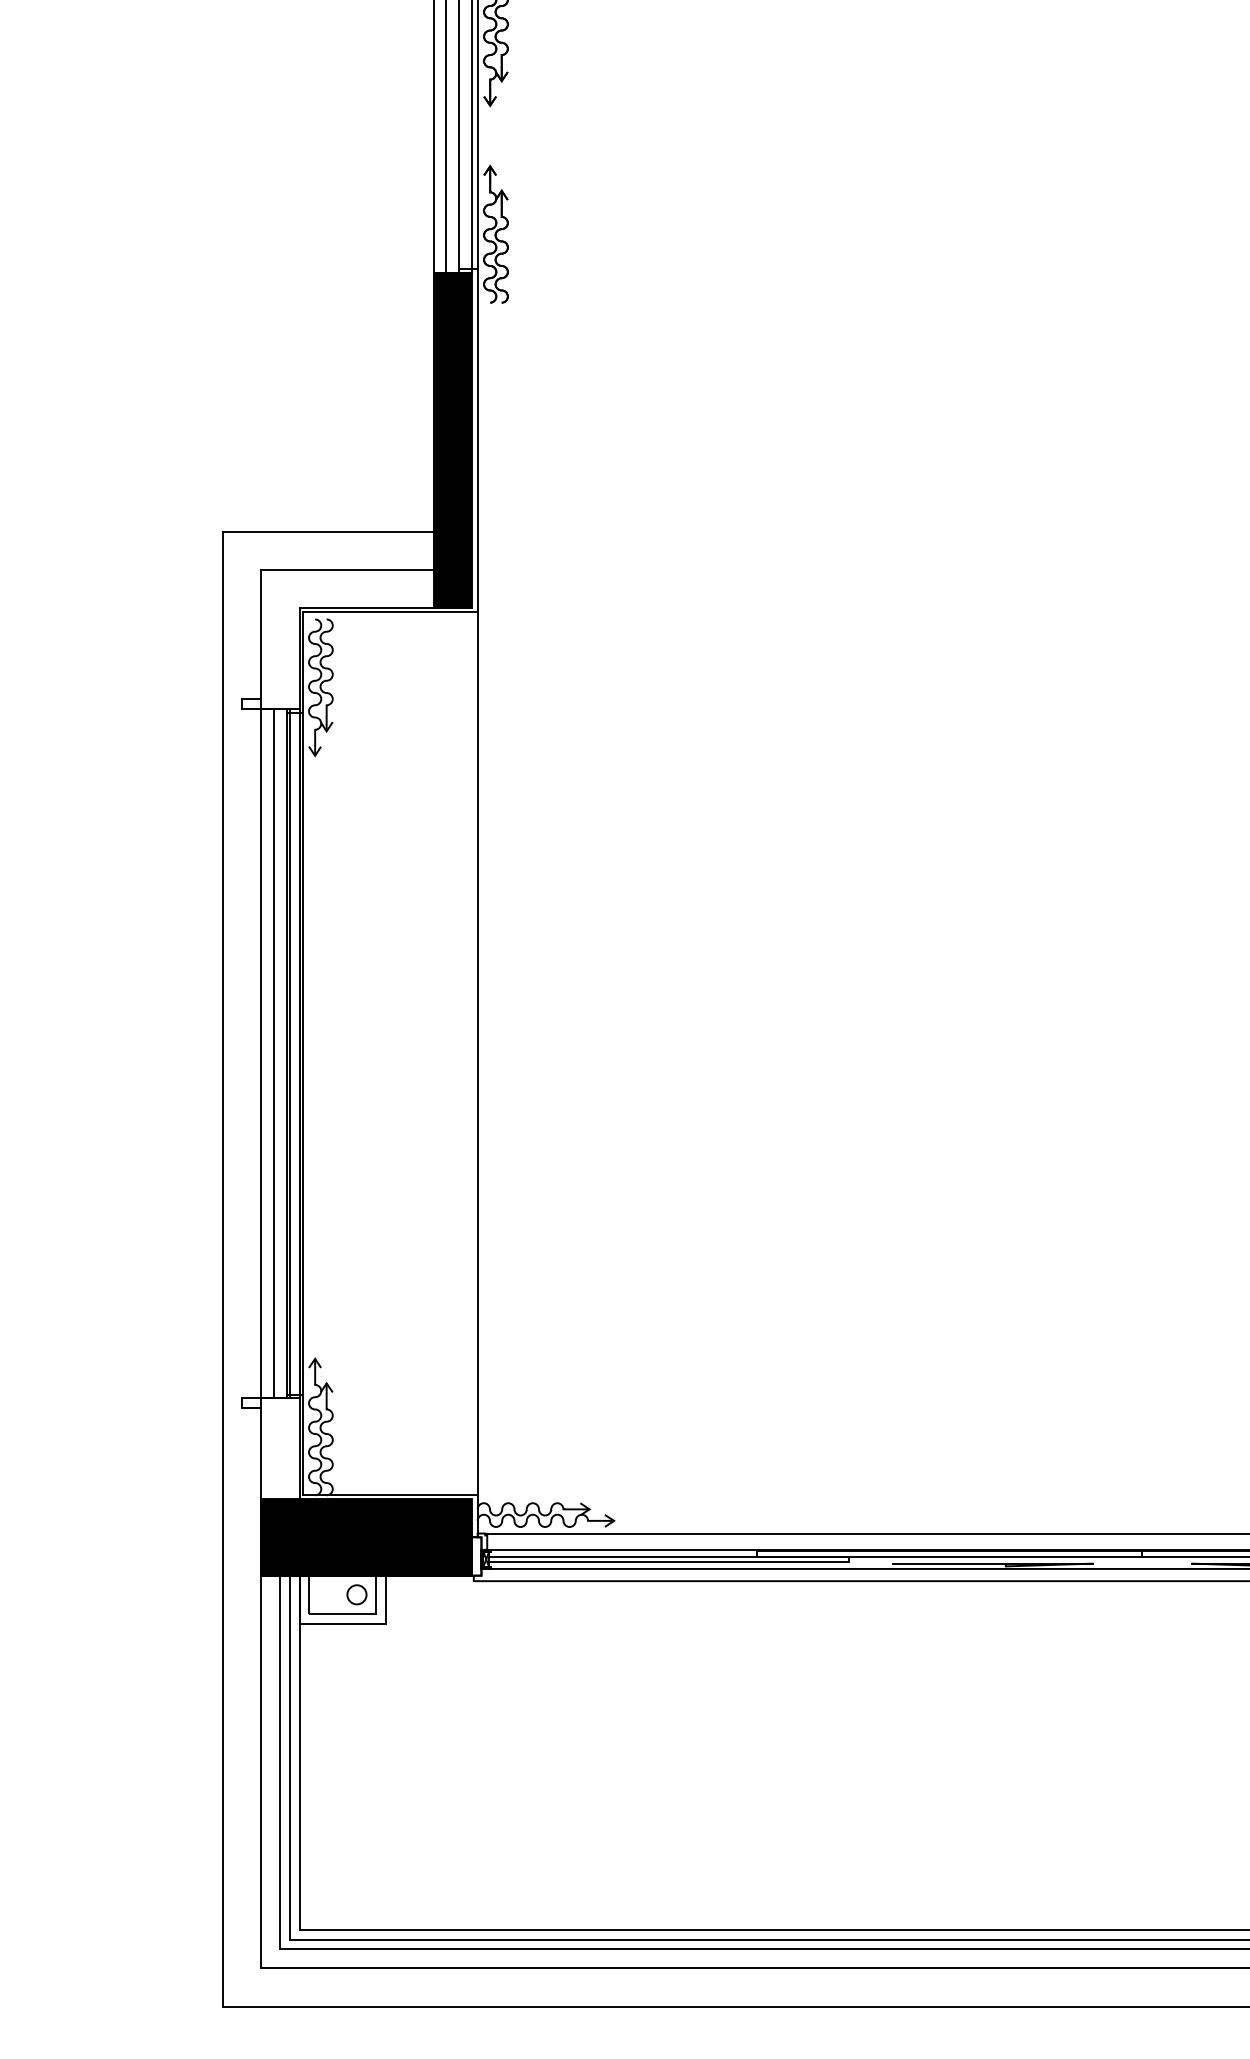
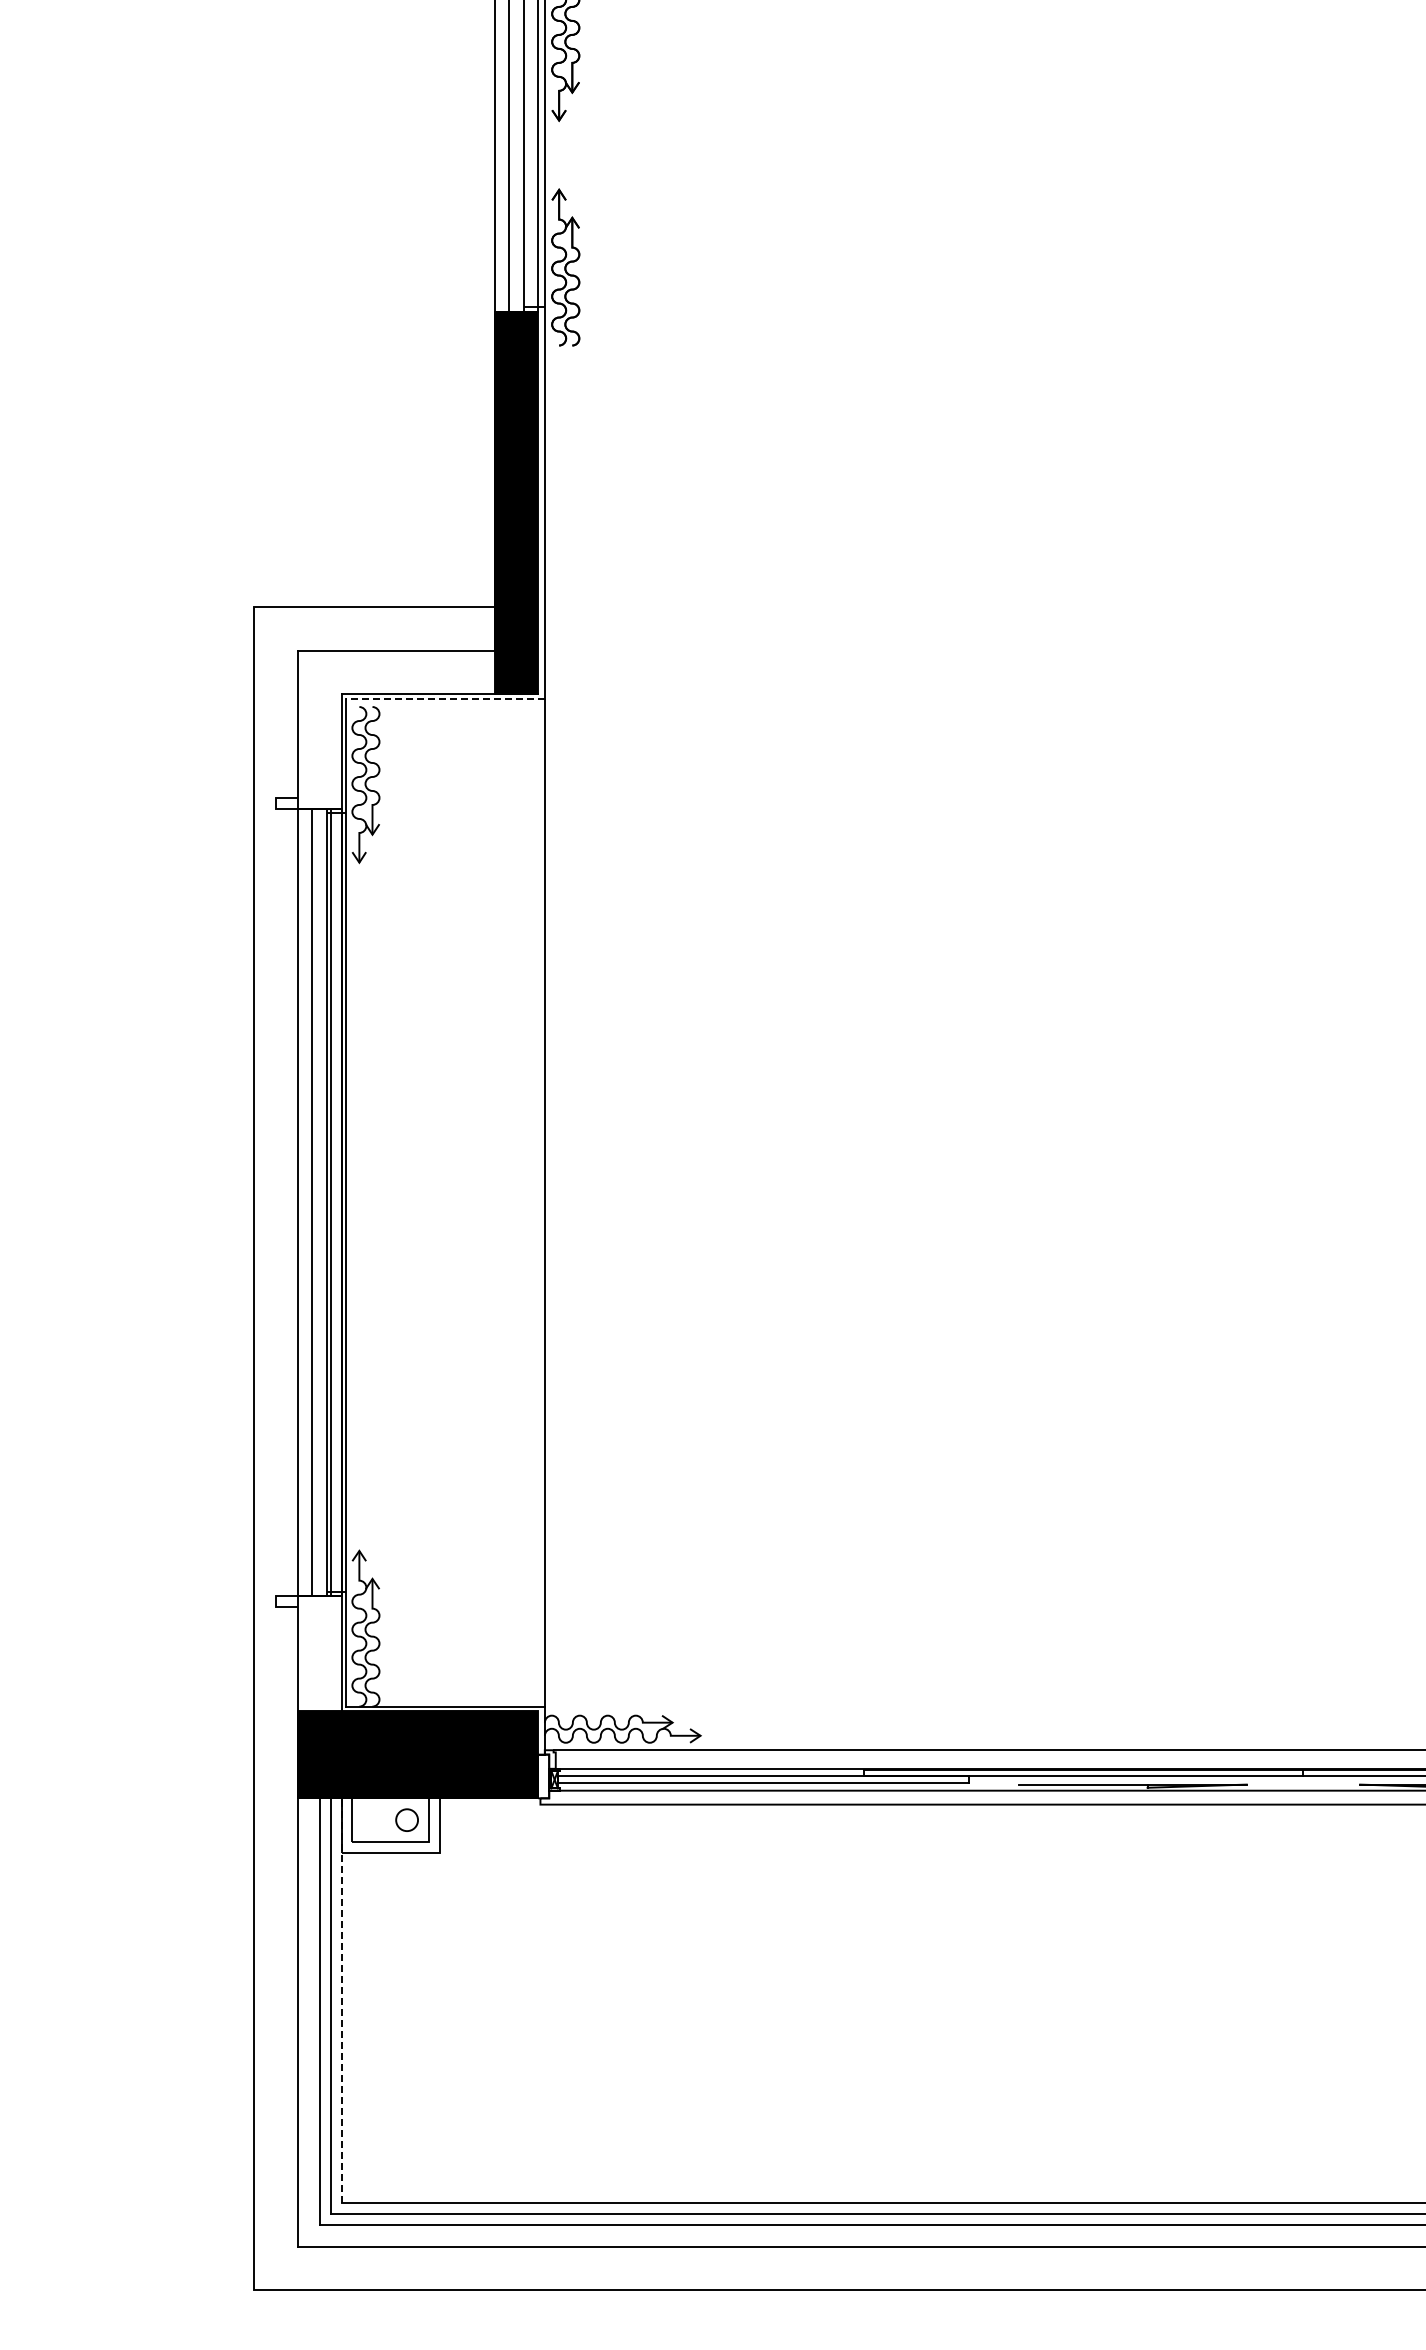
line: (389, 611) -> (444, 698), solid -> dashed
line: (299, 1752) -> (341, 2000), solid -> dashed

